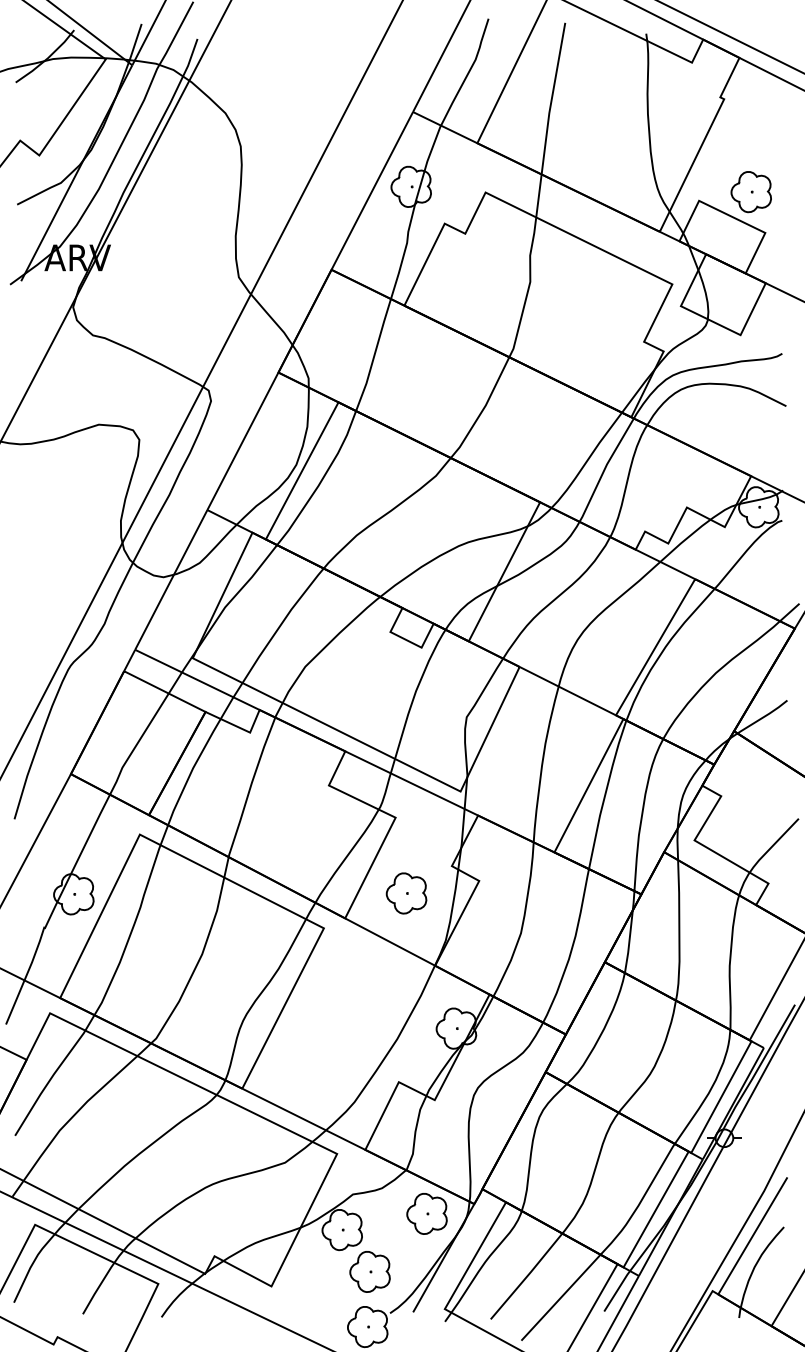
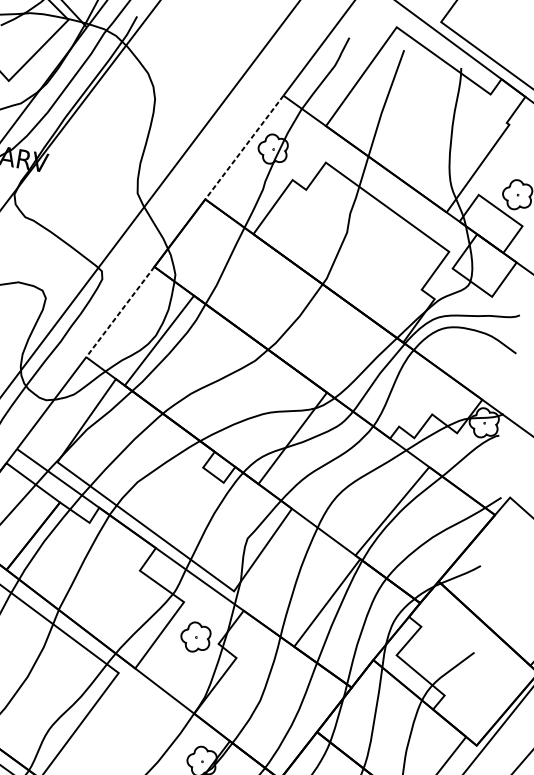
line: (372, 190) -> (244, 147), solid -> dashed
line: (242, 441) -> (120, 312), solid -> dashed
part: (406, 893) -> (195, 637), moved

